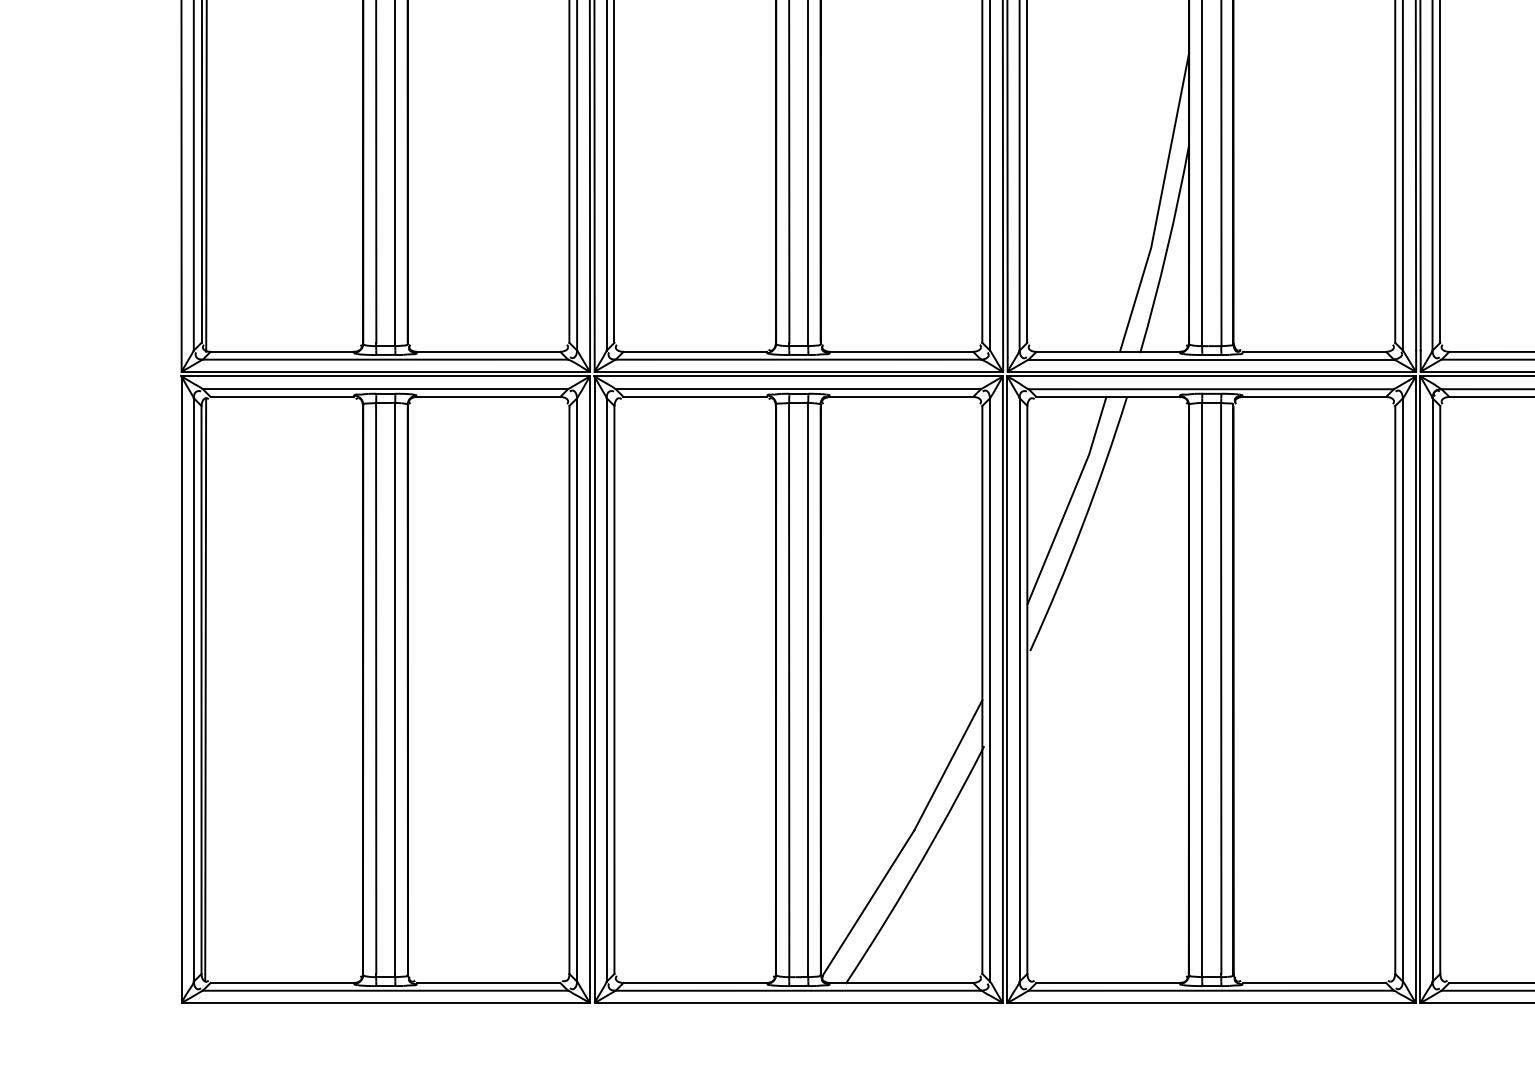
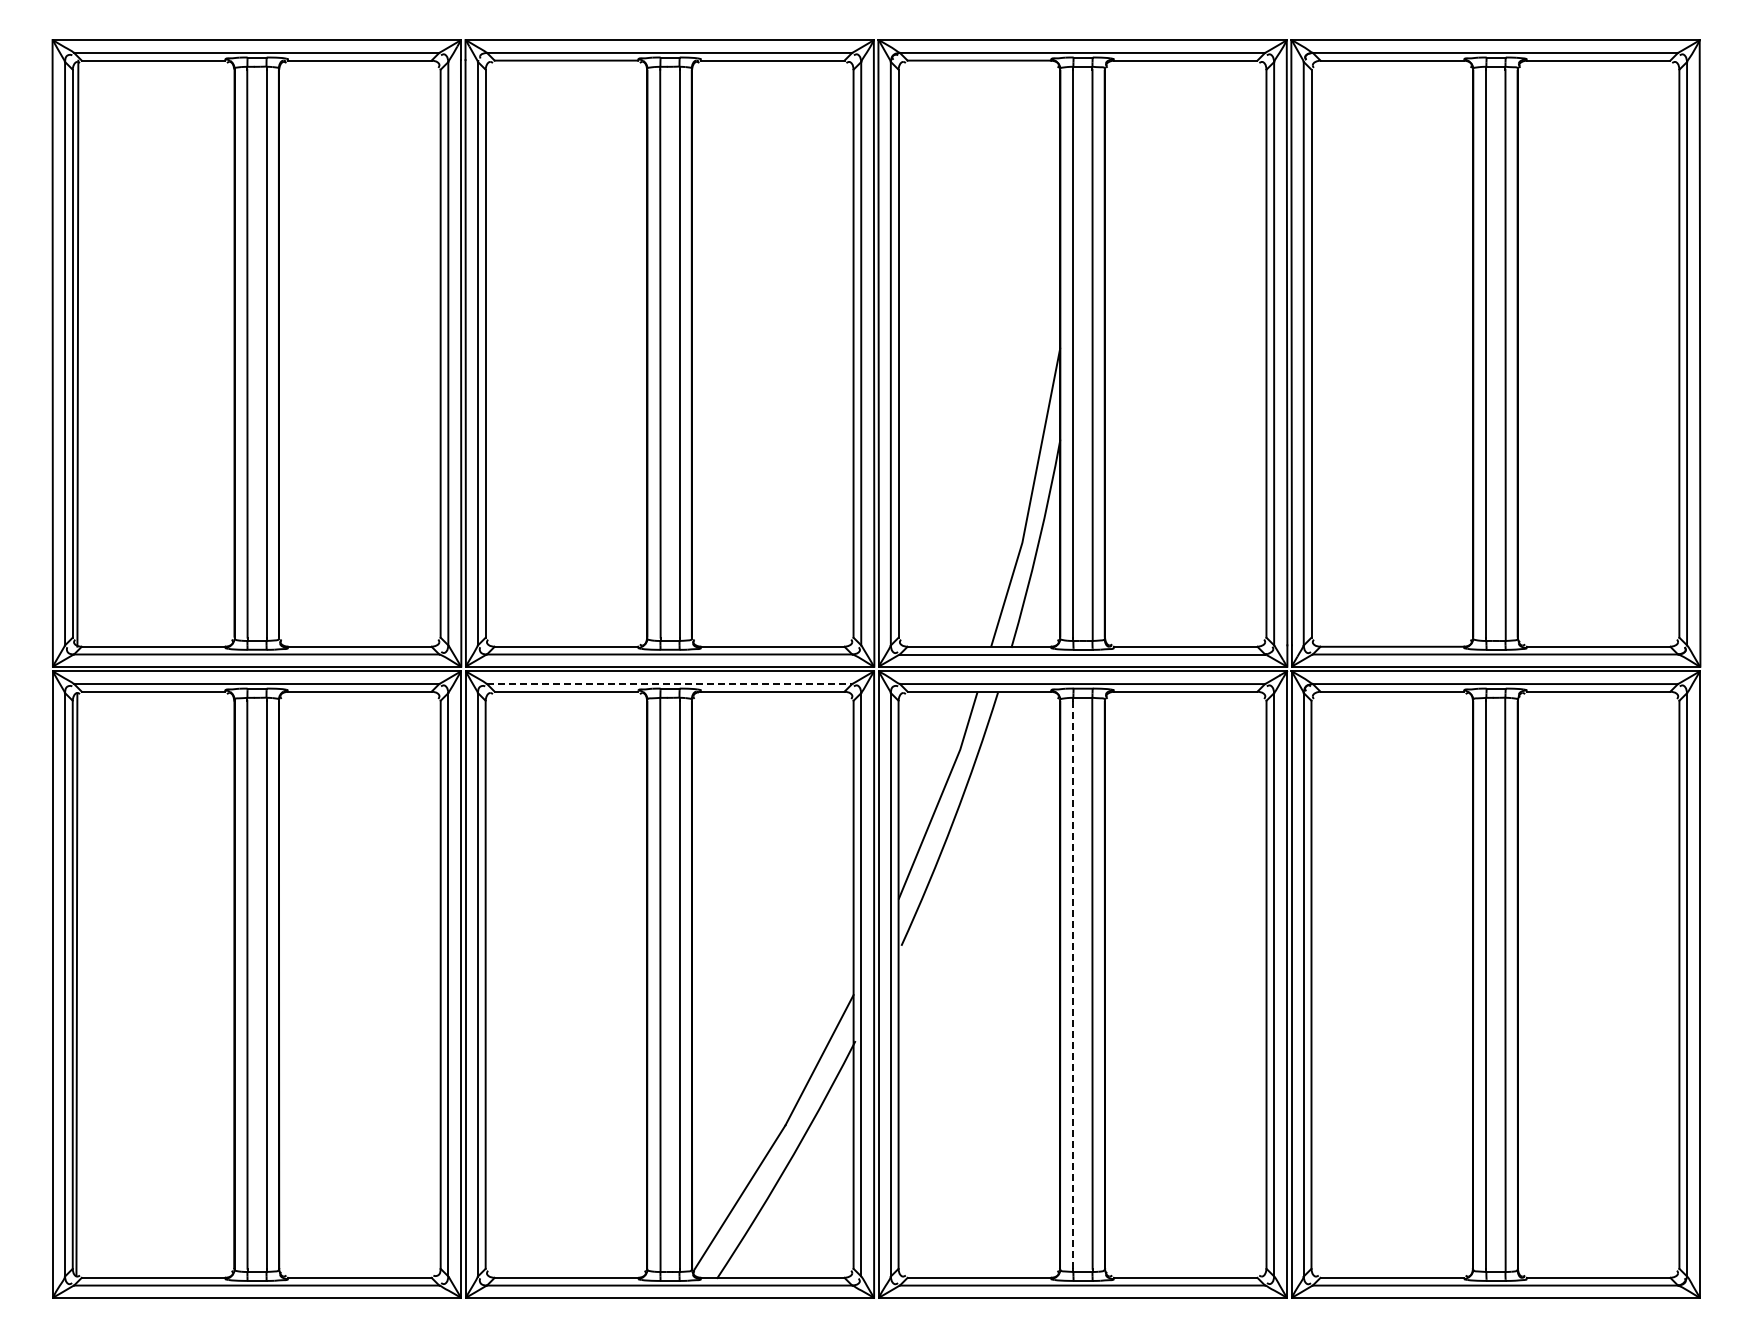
line: (798, 389) -> (669, 684), solid -> dashed
line: (1202, 689) -> (1073, 984), solid -> dashed

